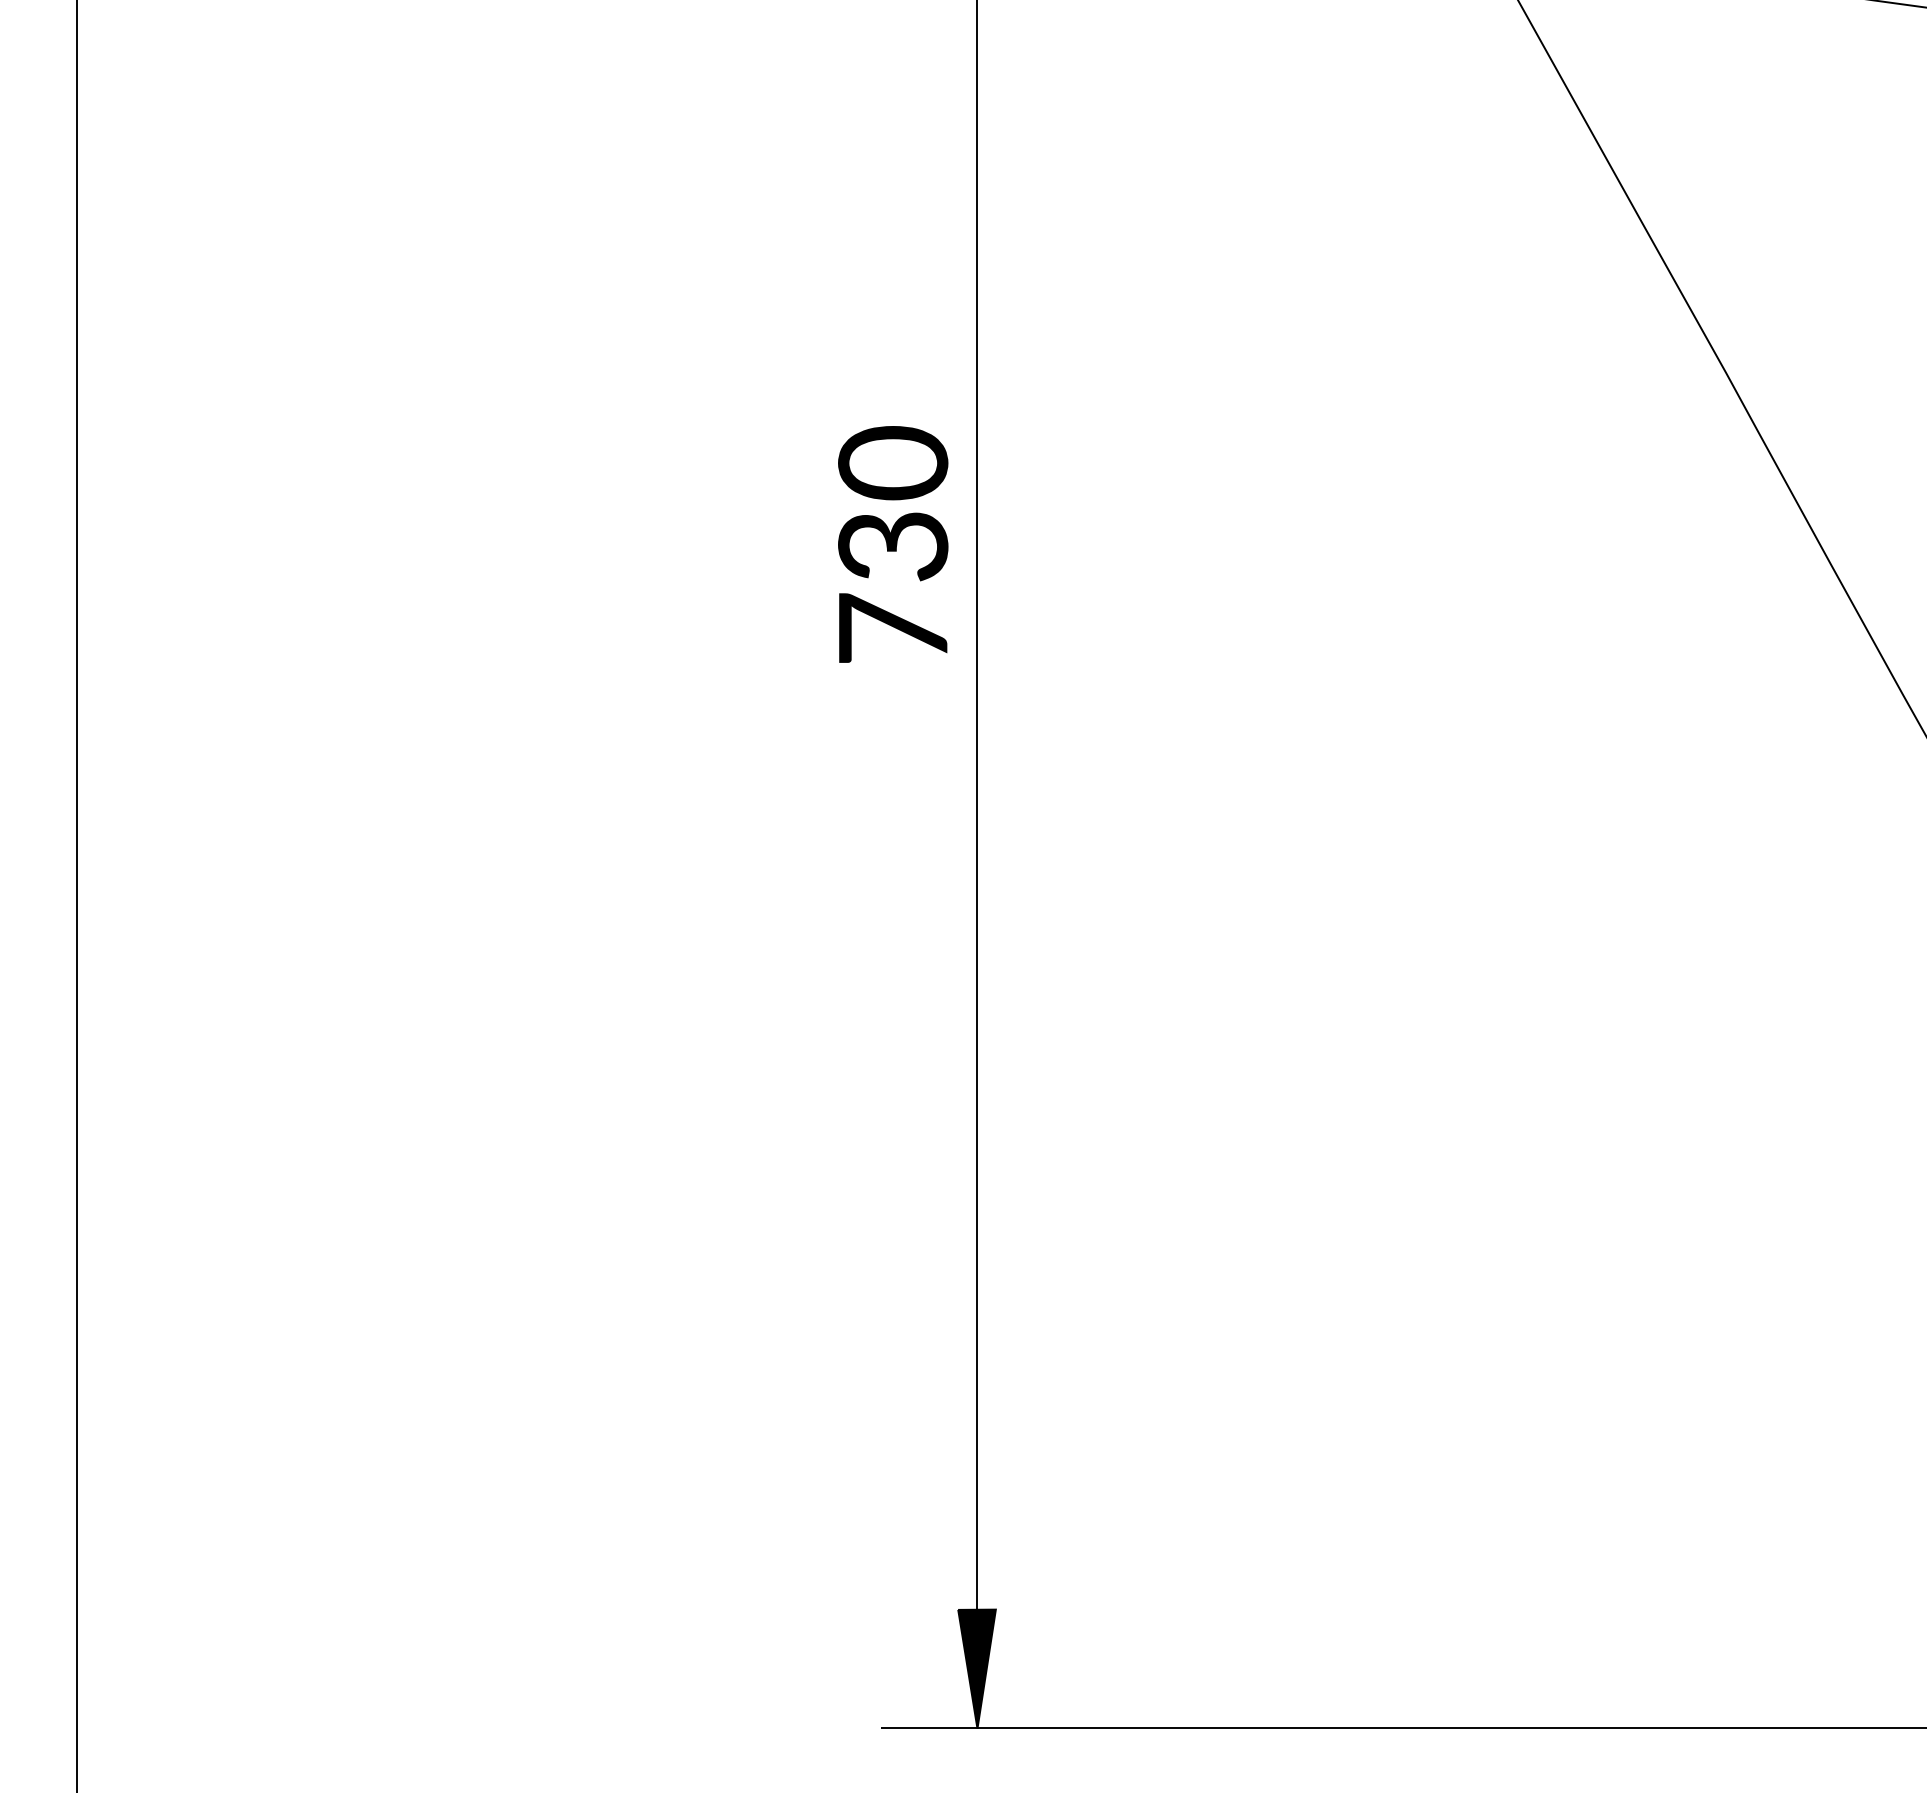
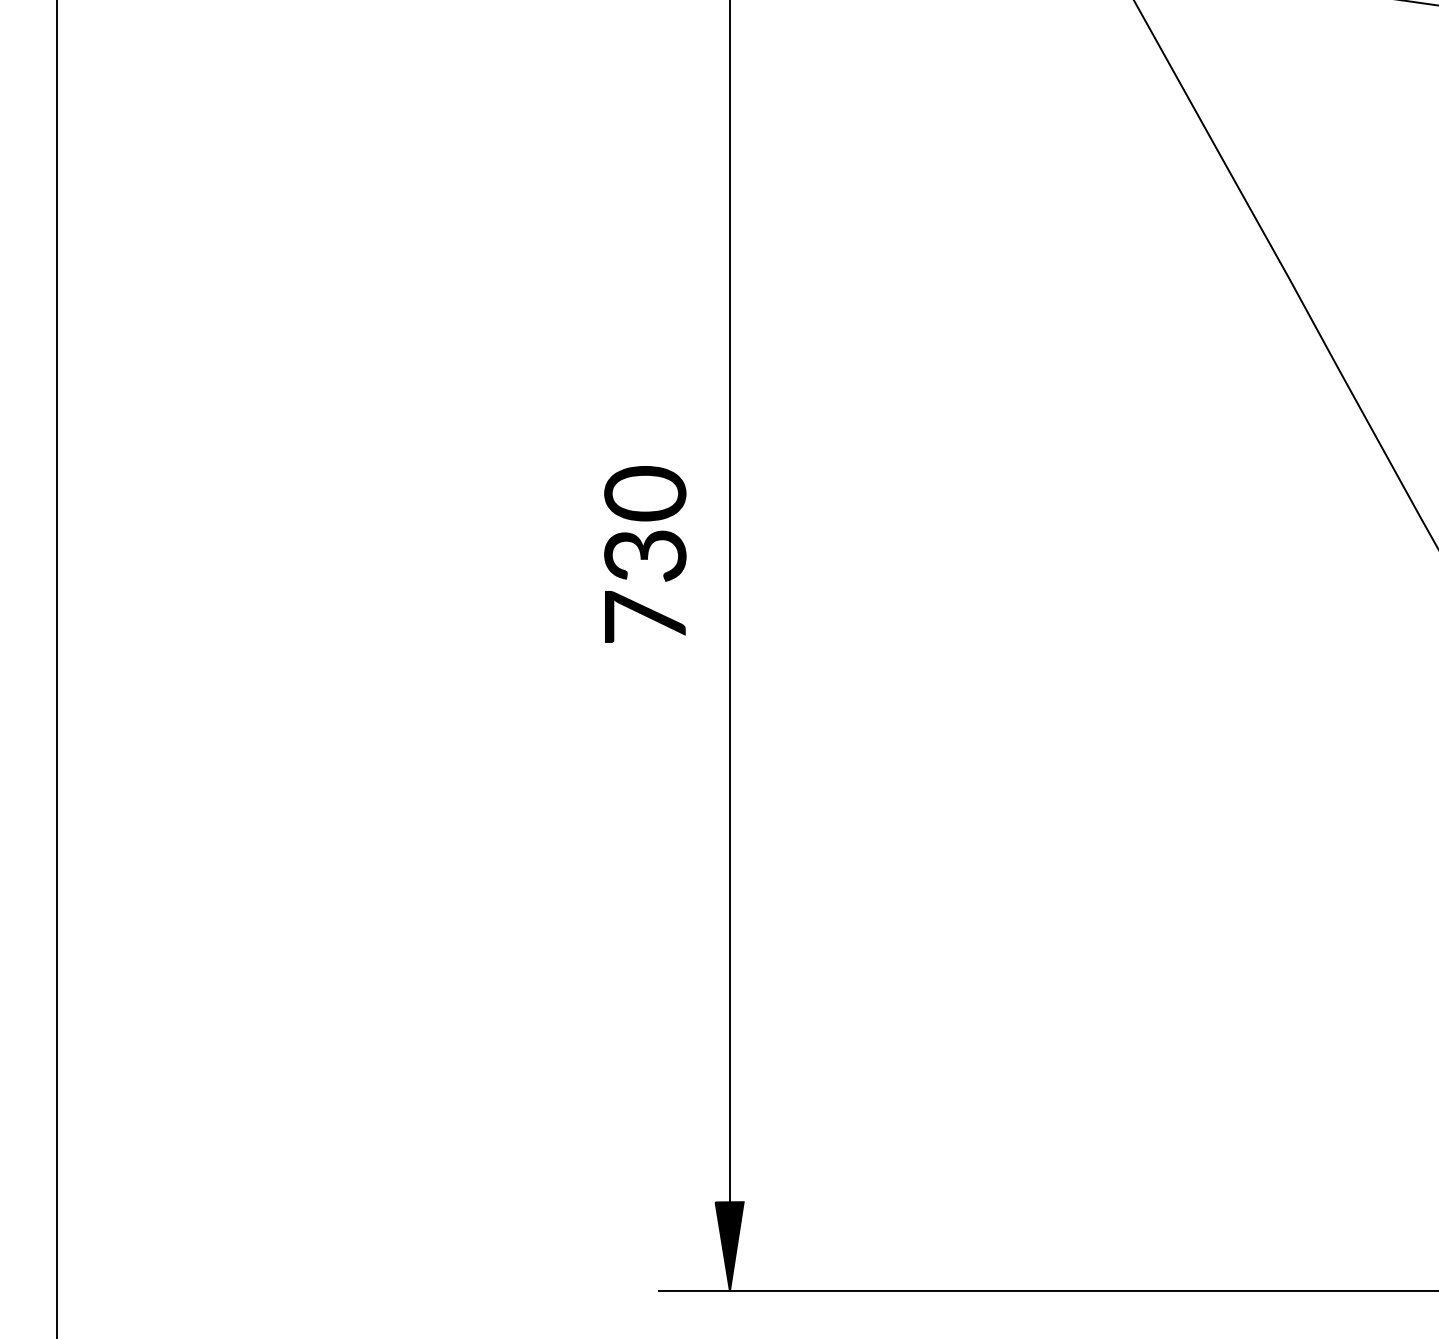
text: (893, 544) -> (645, 554), moved

